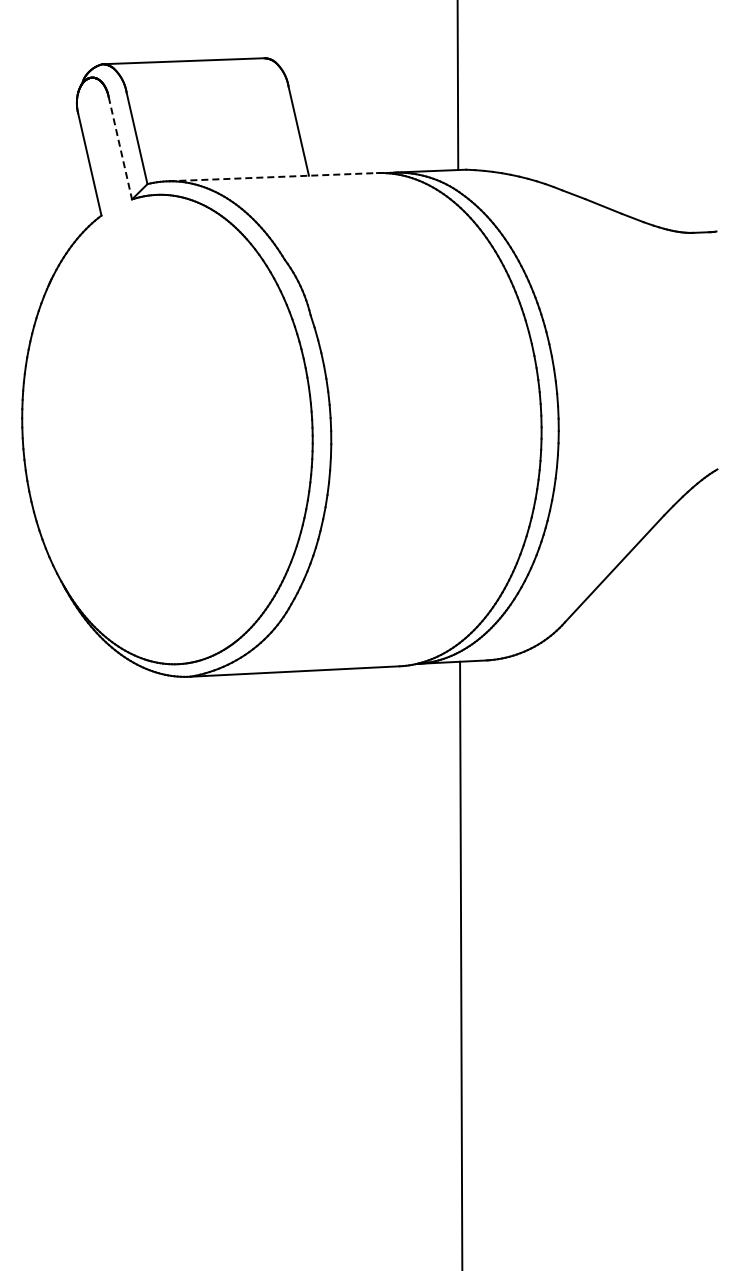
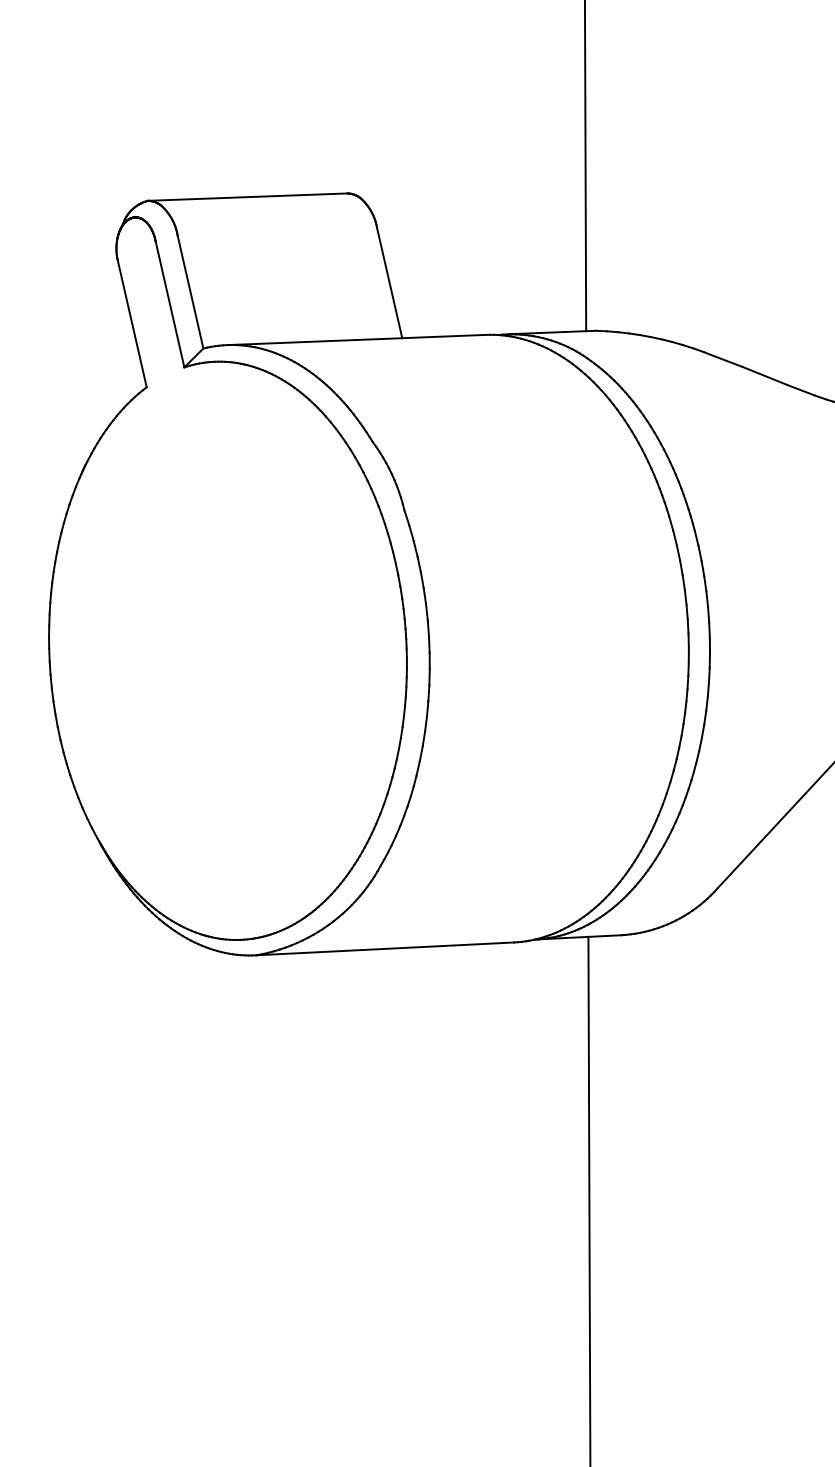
line: (120, 148) -> (170, 304), dashed -> solid
line: (273, 177) -> (358, 340), dashed -> solid

